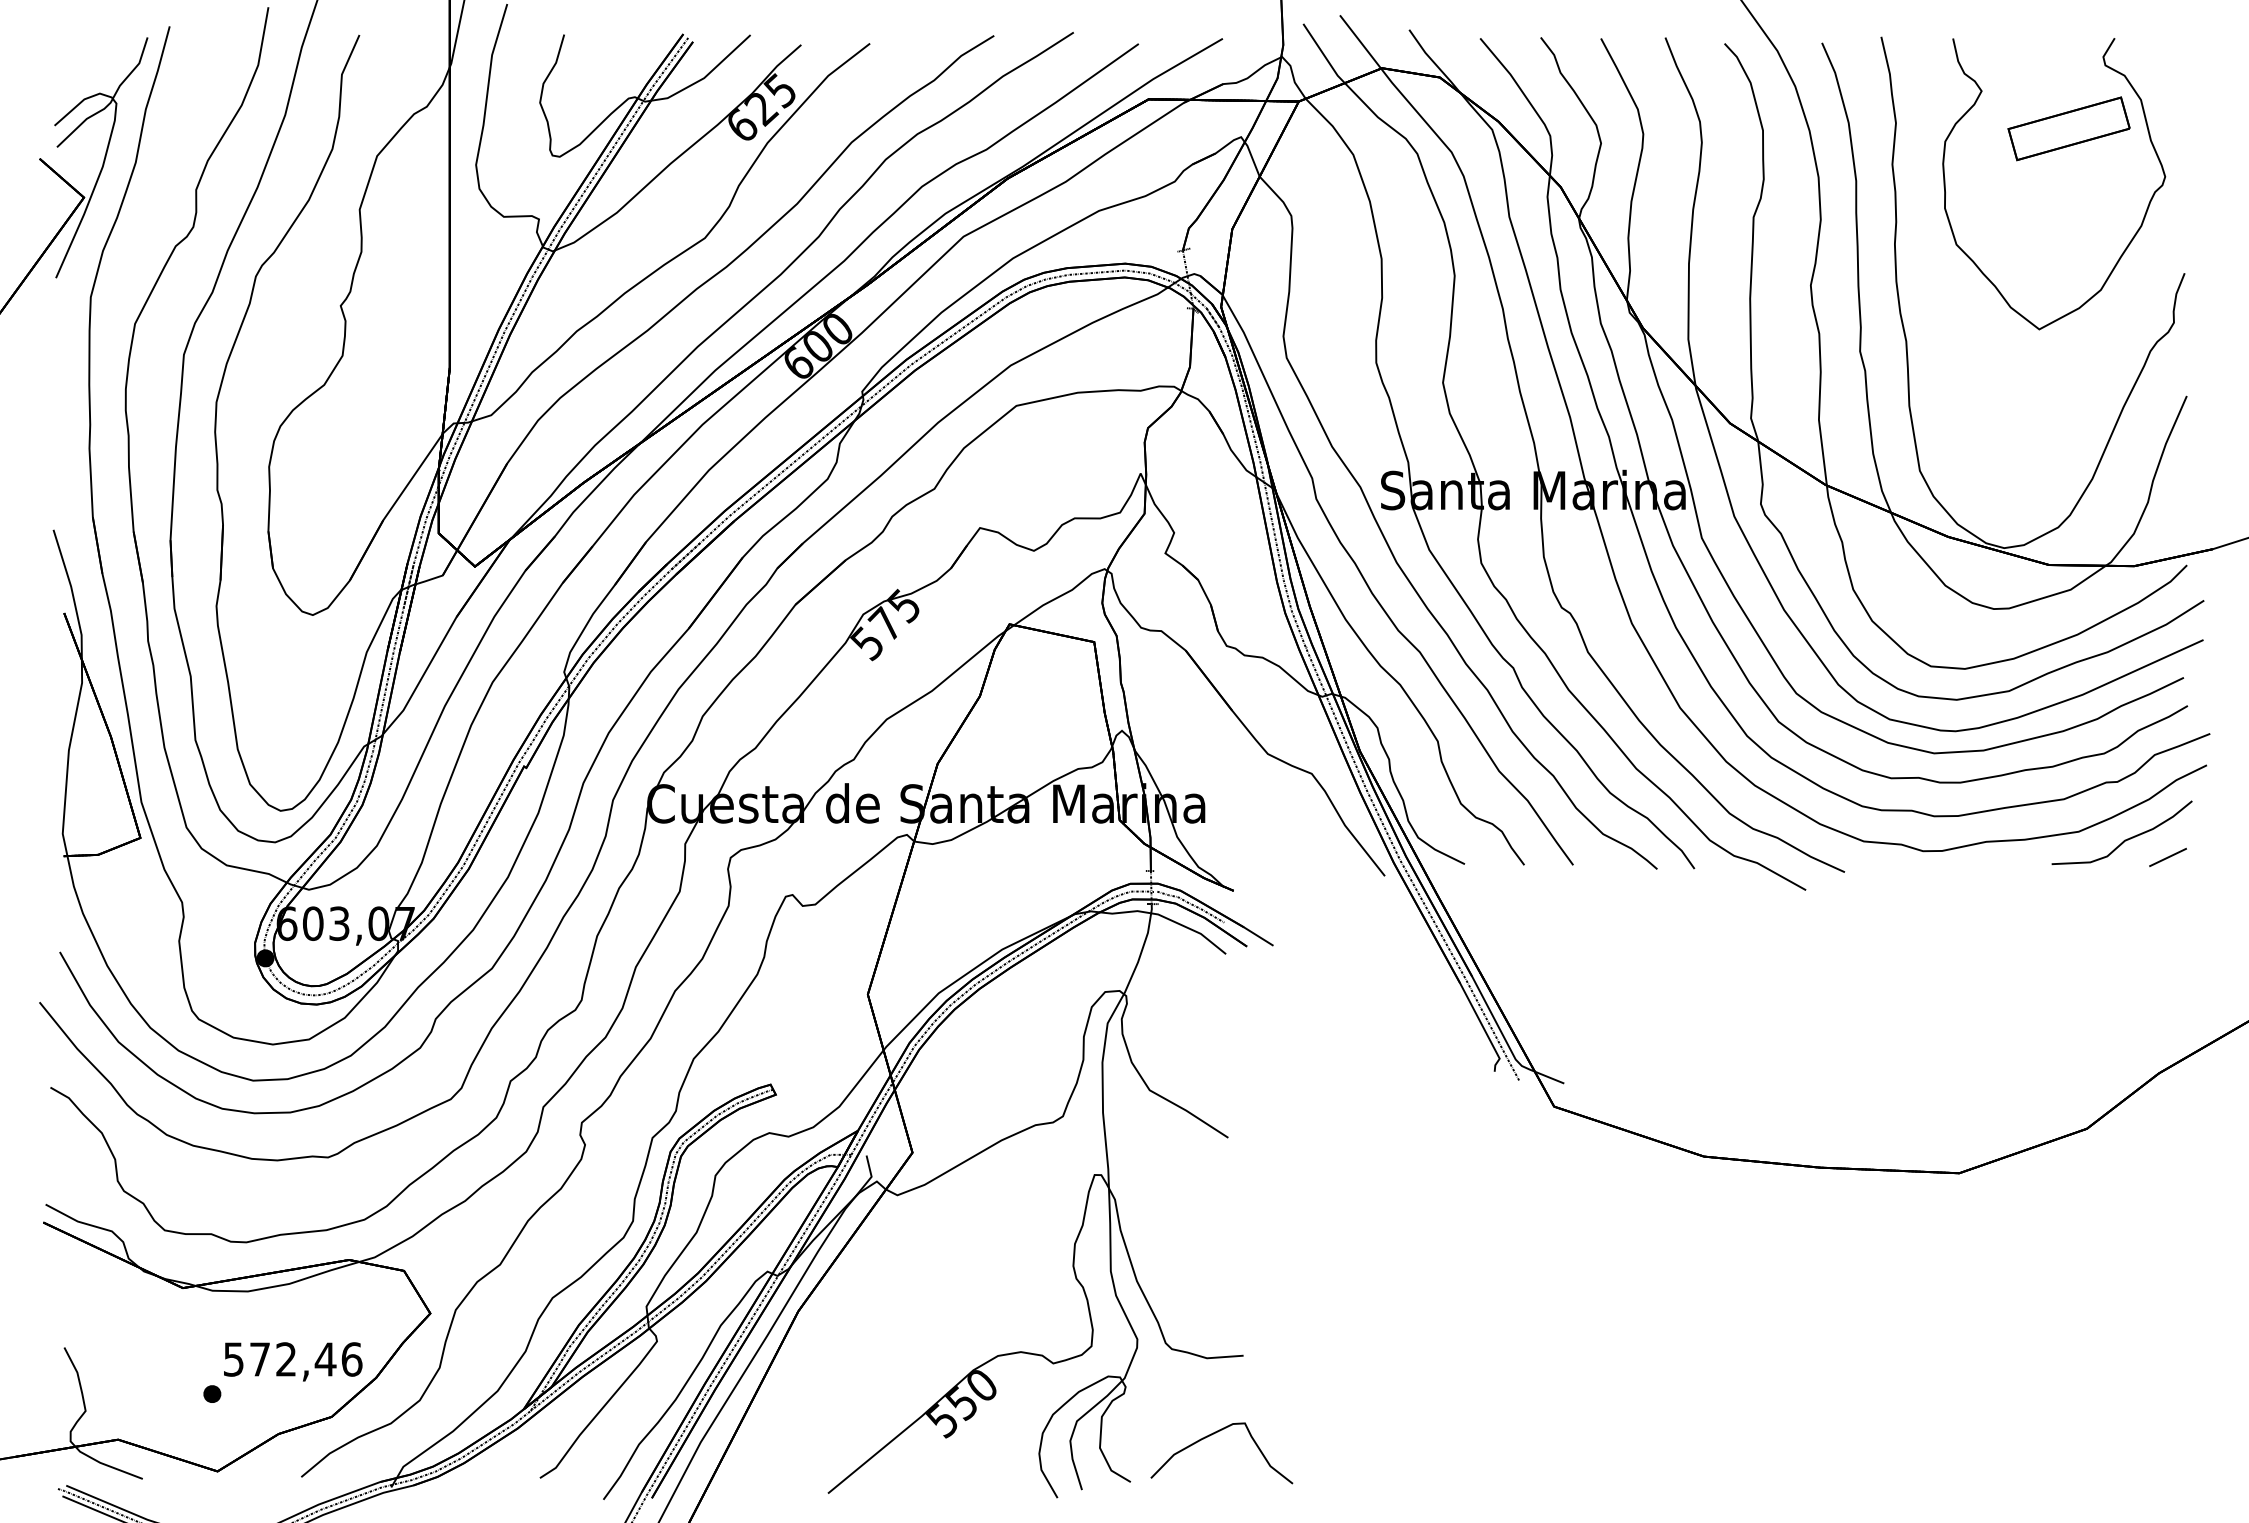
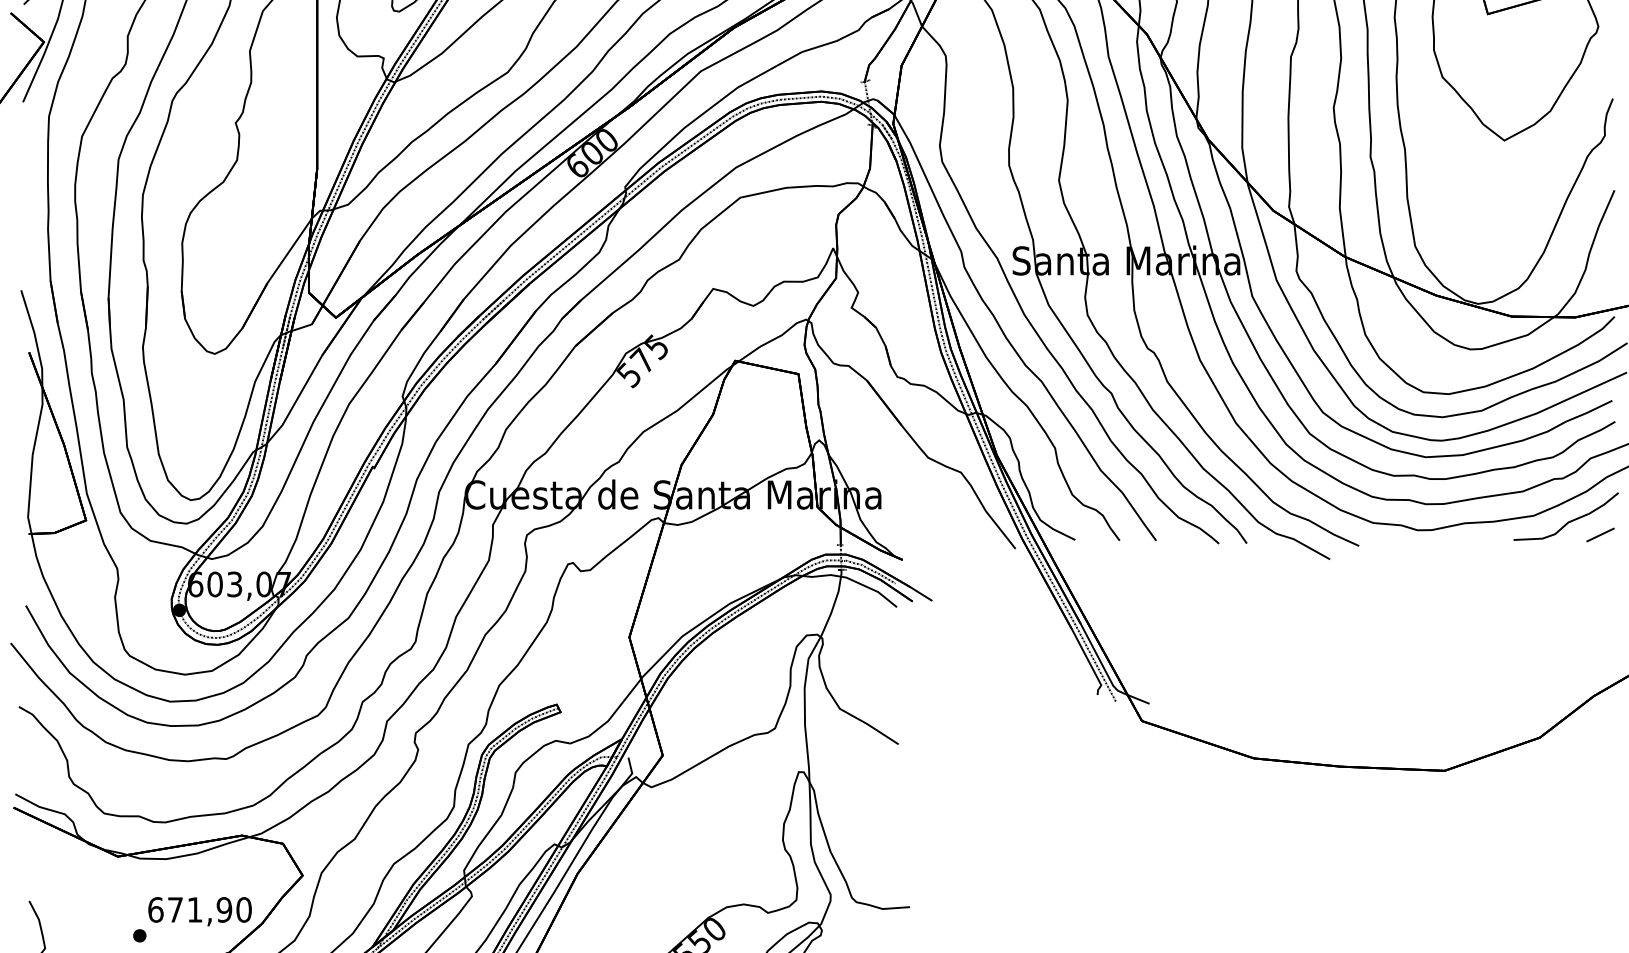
text: (292, 1359) -> (199, 909), 572,46 -> 671,90

